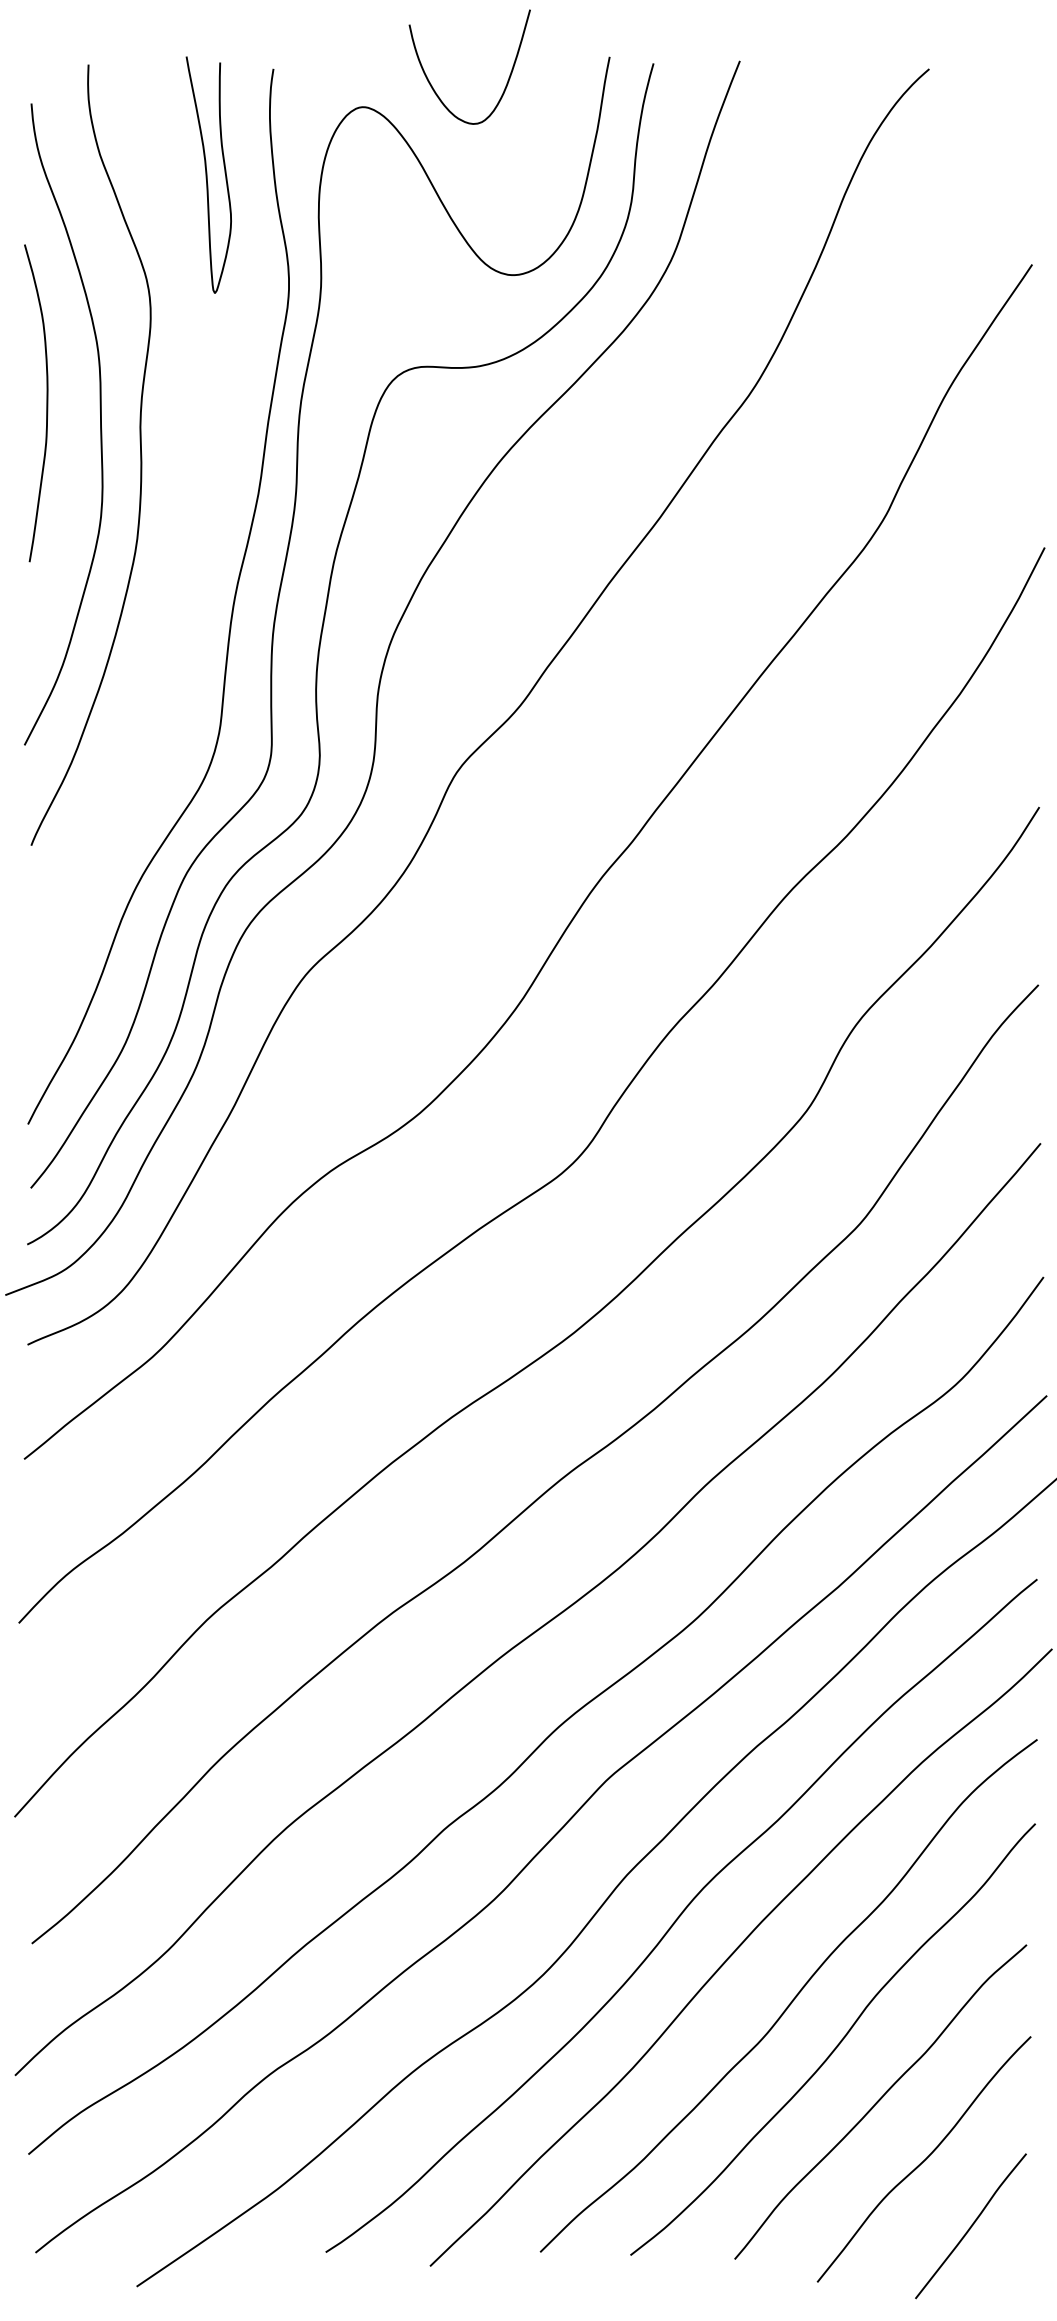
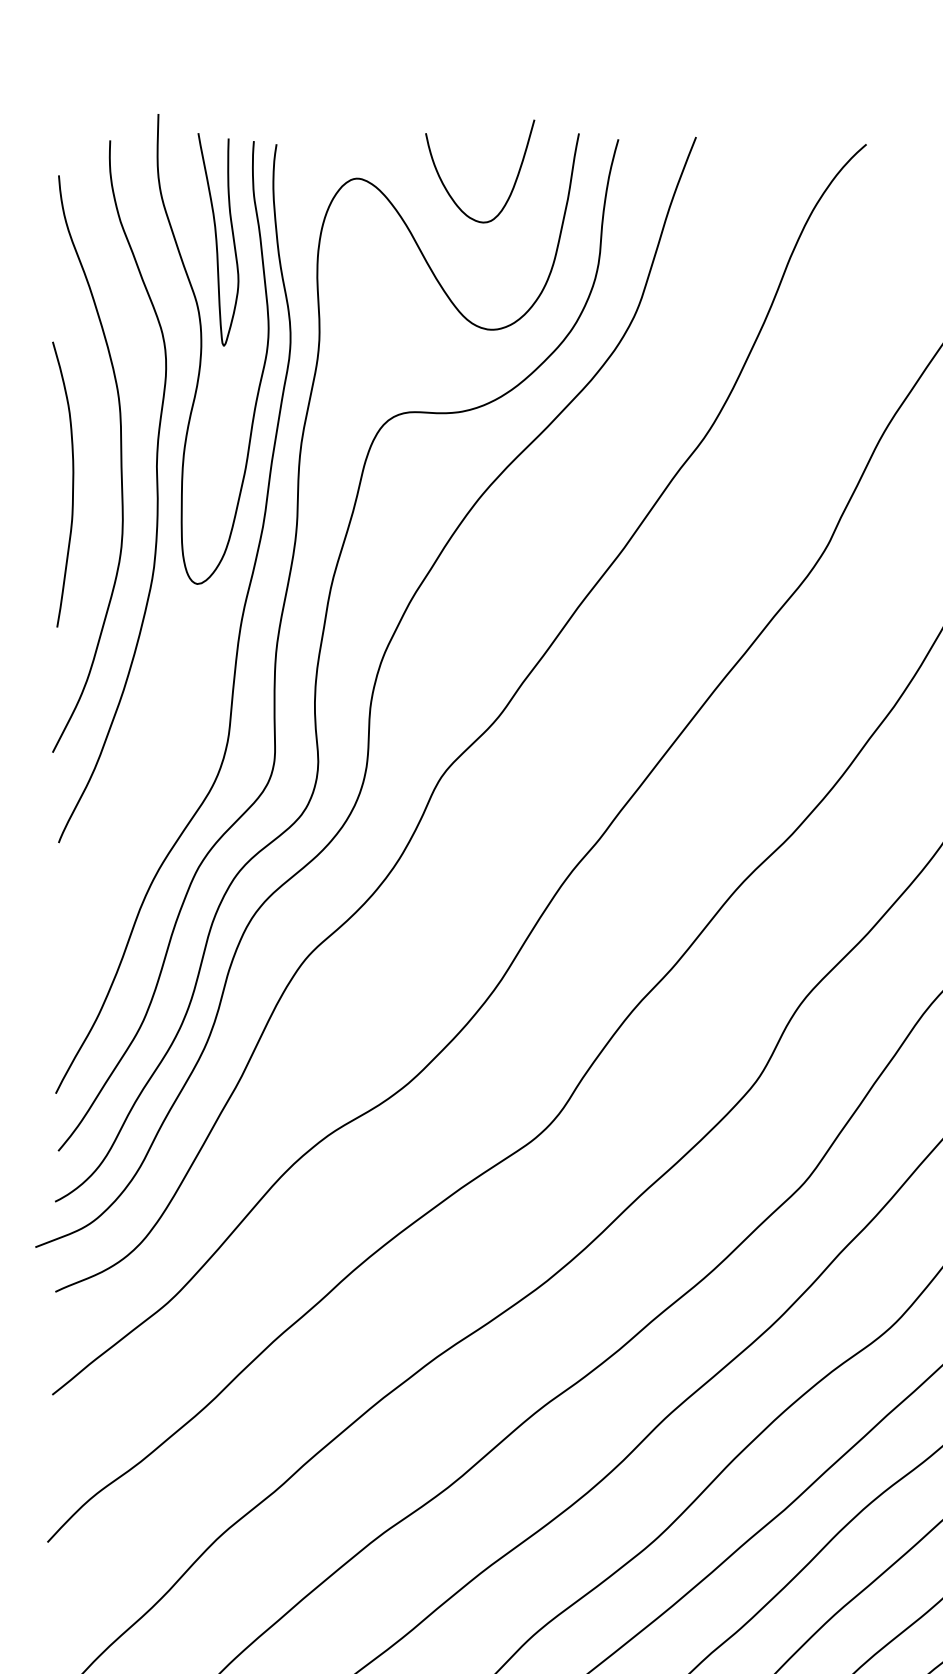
curve: (507, 80) -> (514, 183), moved
curve: (190, 296) -> (201, 348), added
curve: (46, 403) -> (72, 484), moved

